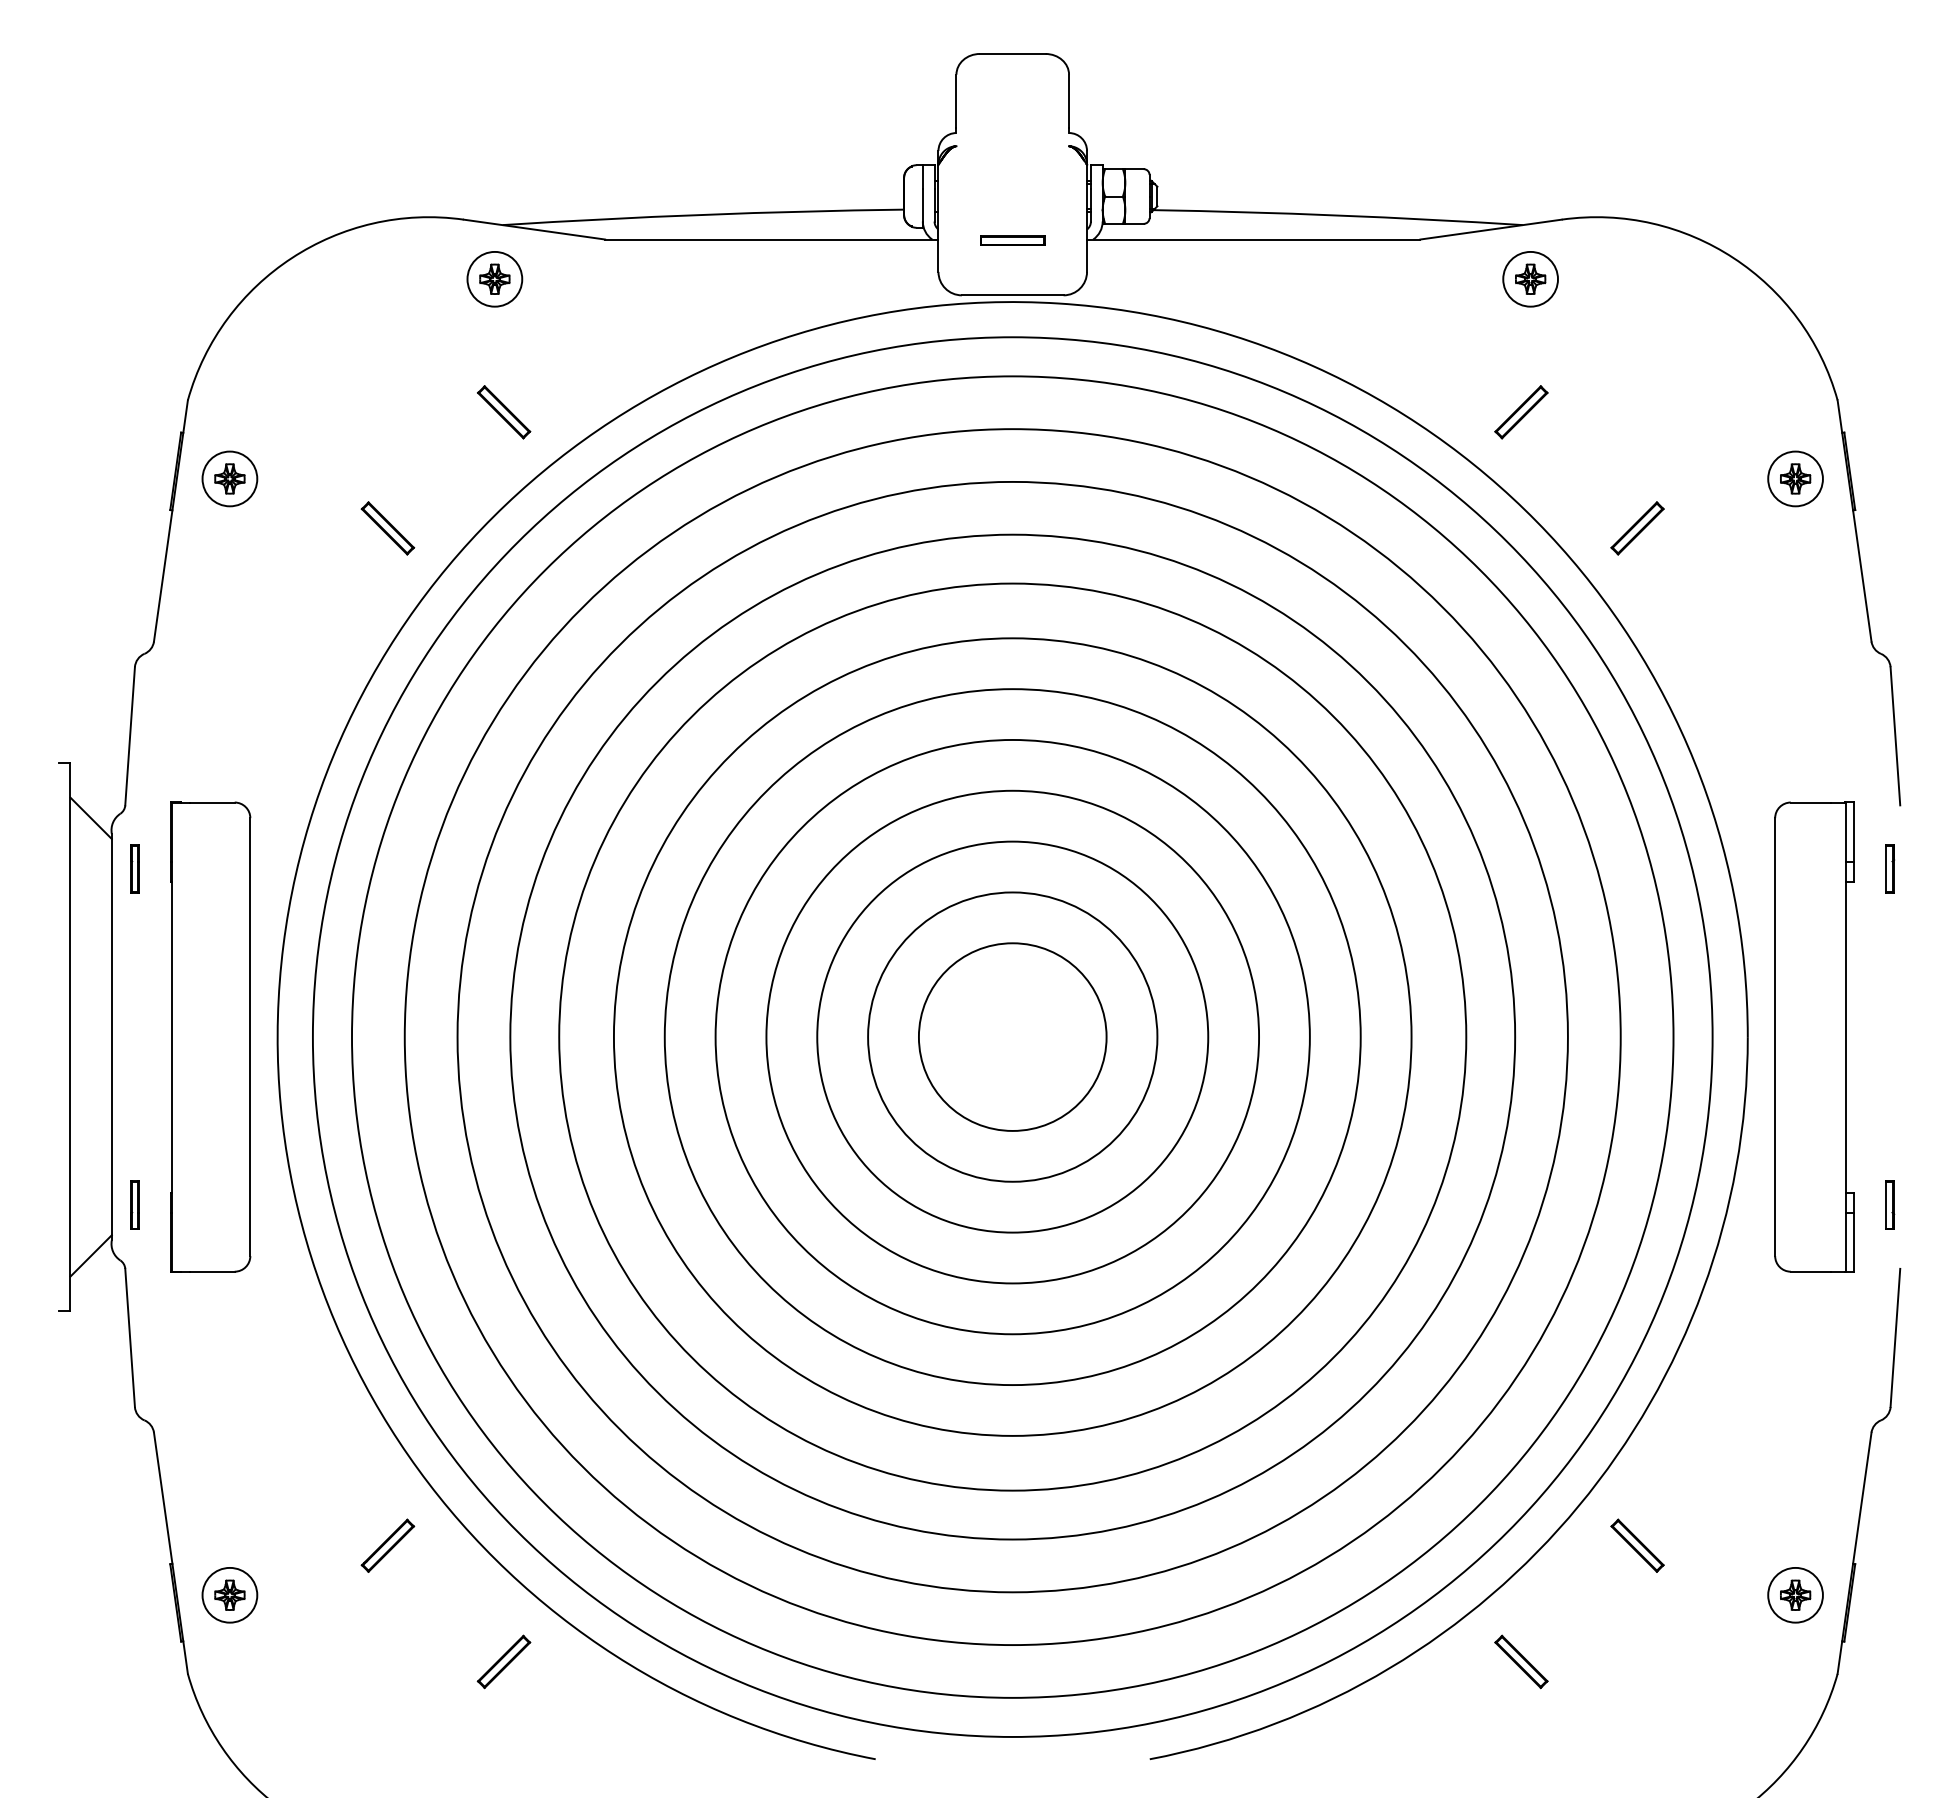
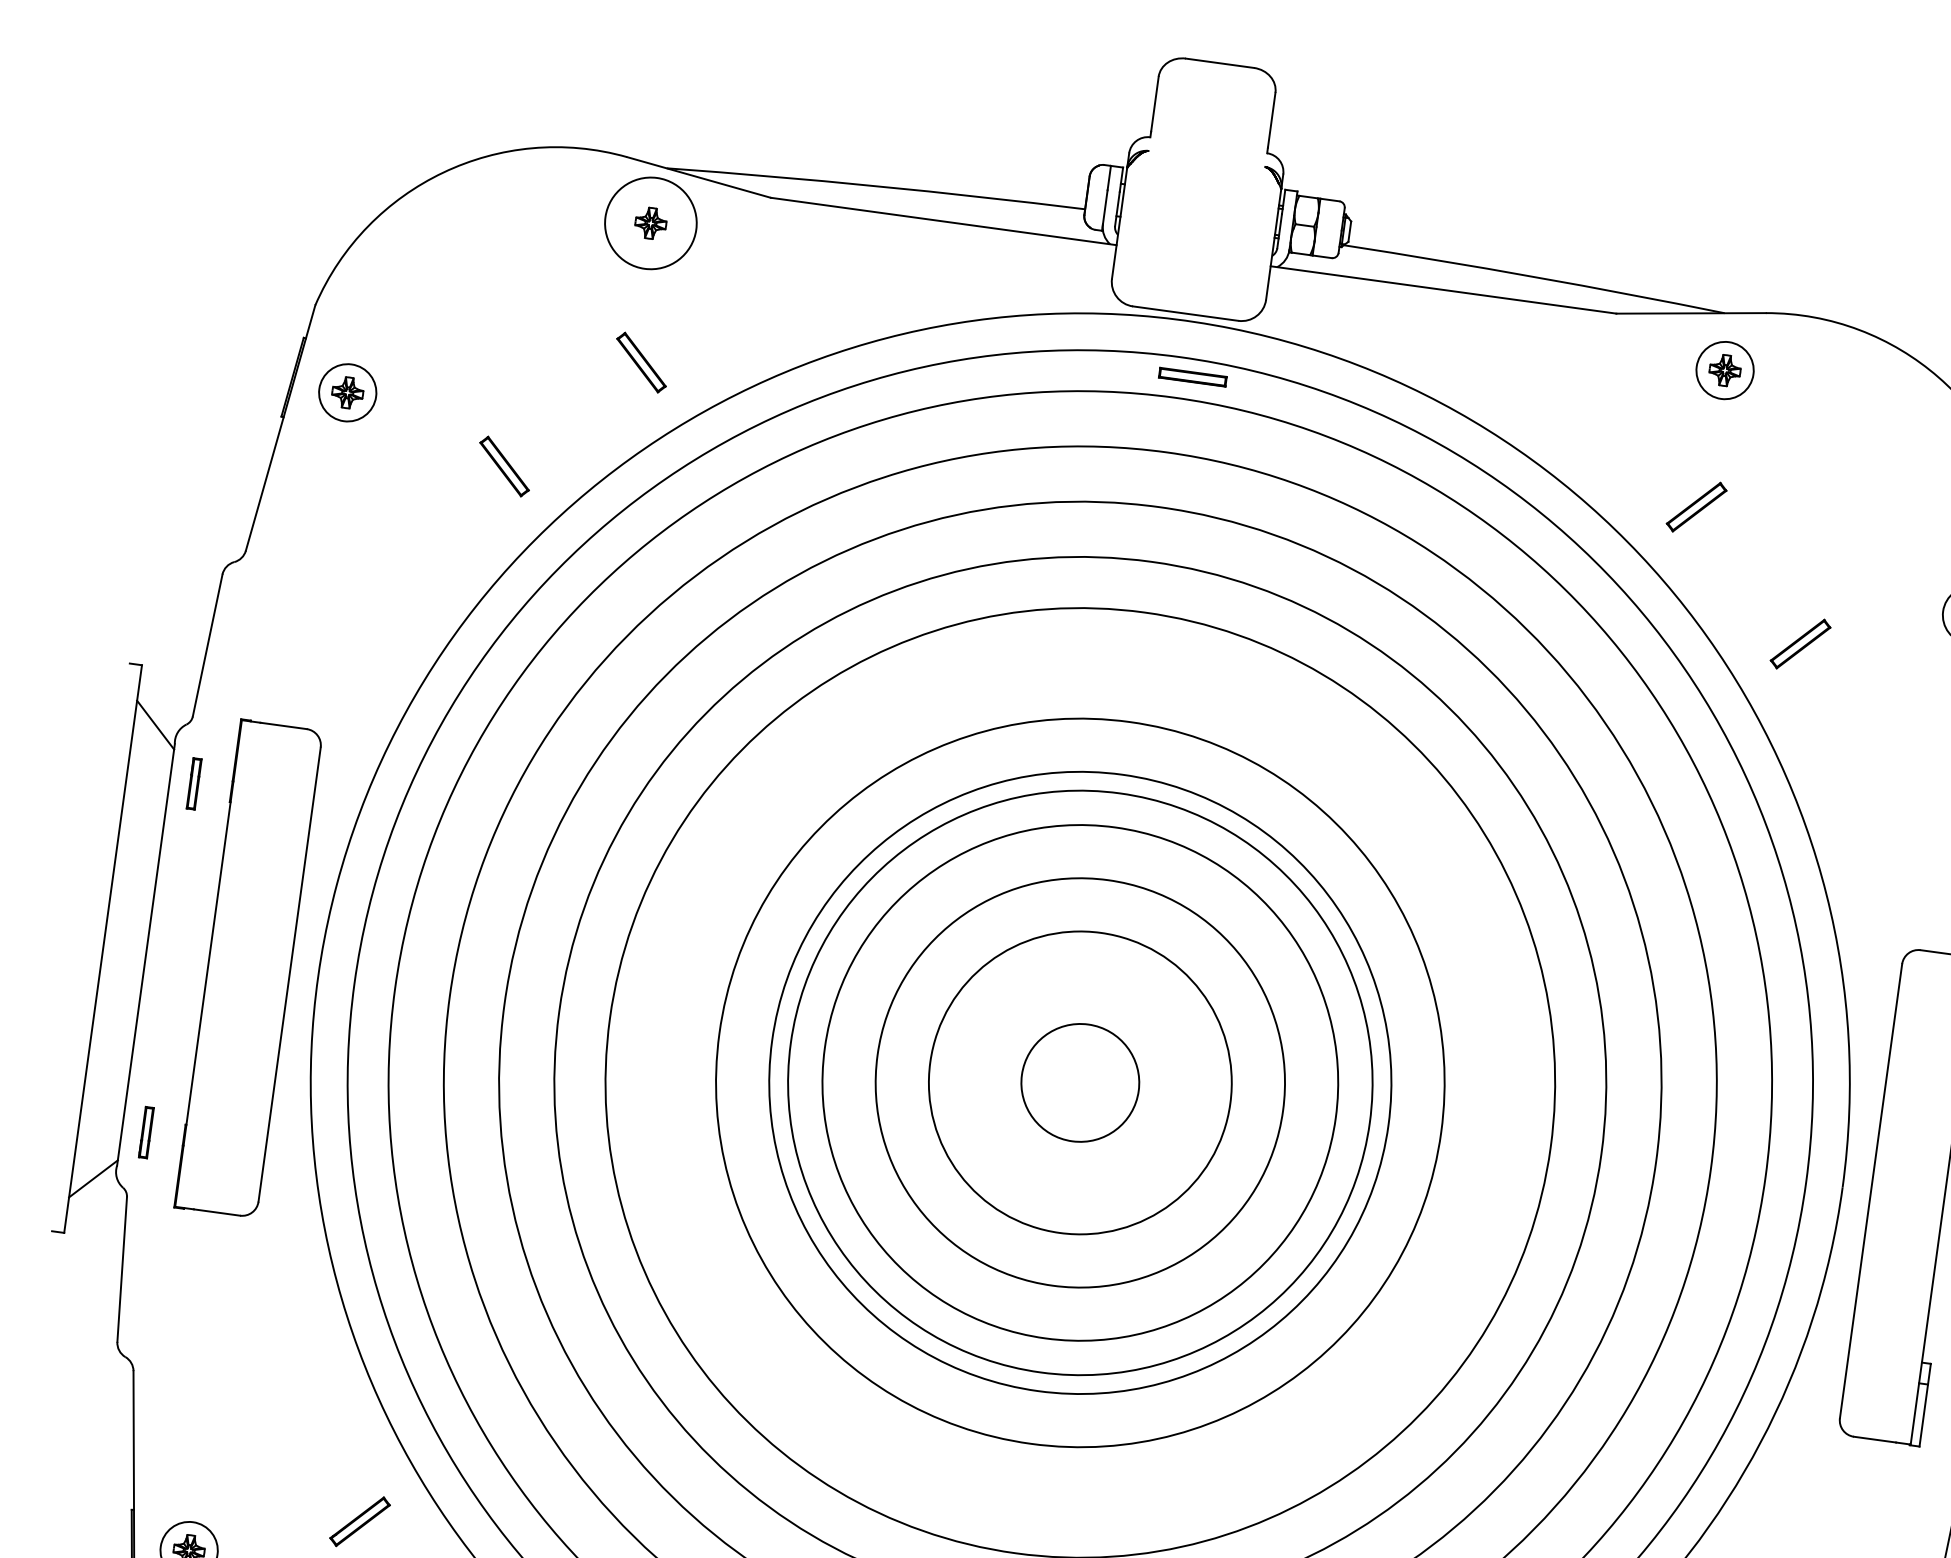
part: (1012, 240) -> (1192, 377), moved
circle: (494, 278) -> (650, 222), size x1.6
circle: (1012, 1036) -> (1080, 1082), size x0.6
circle: (1012, 1036) -> (1080, 1082), size x0.7

